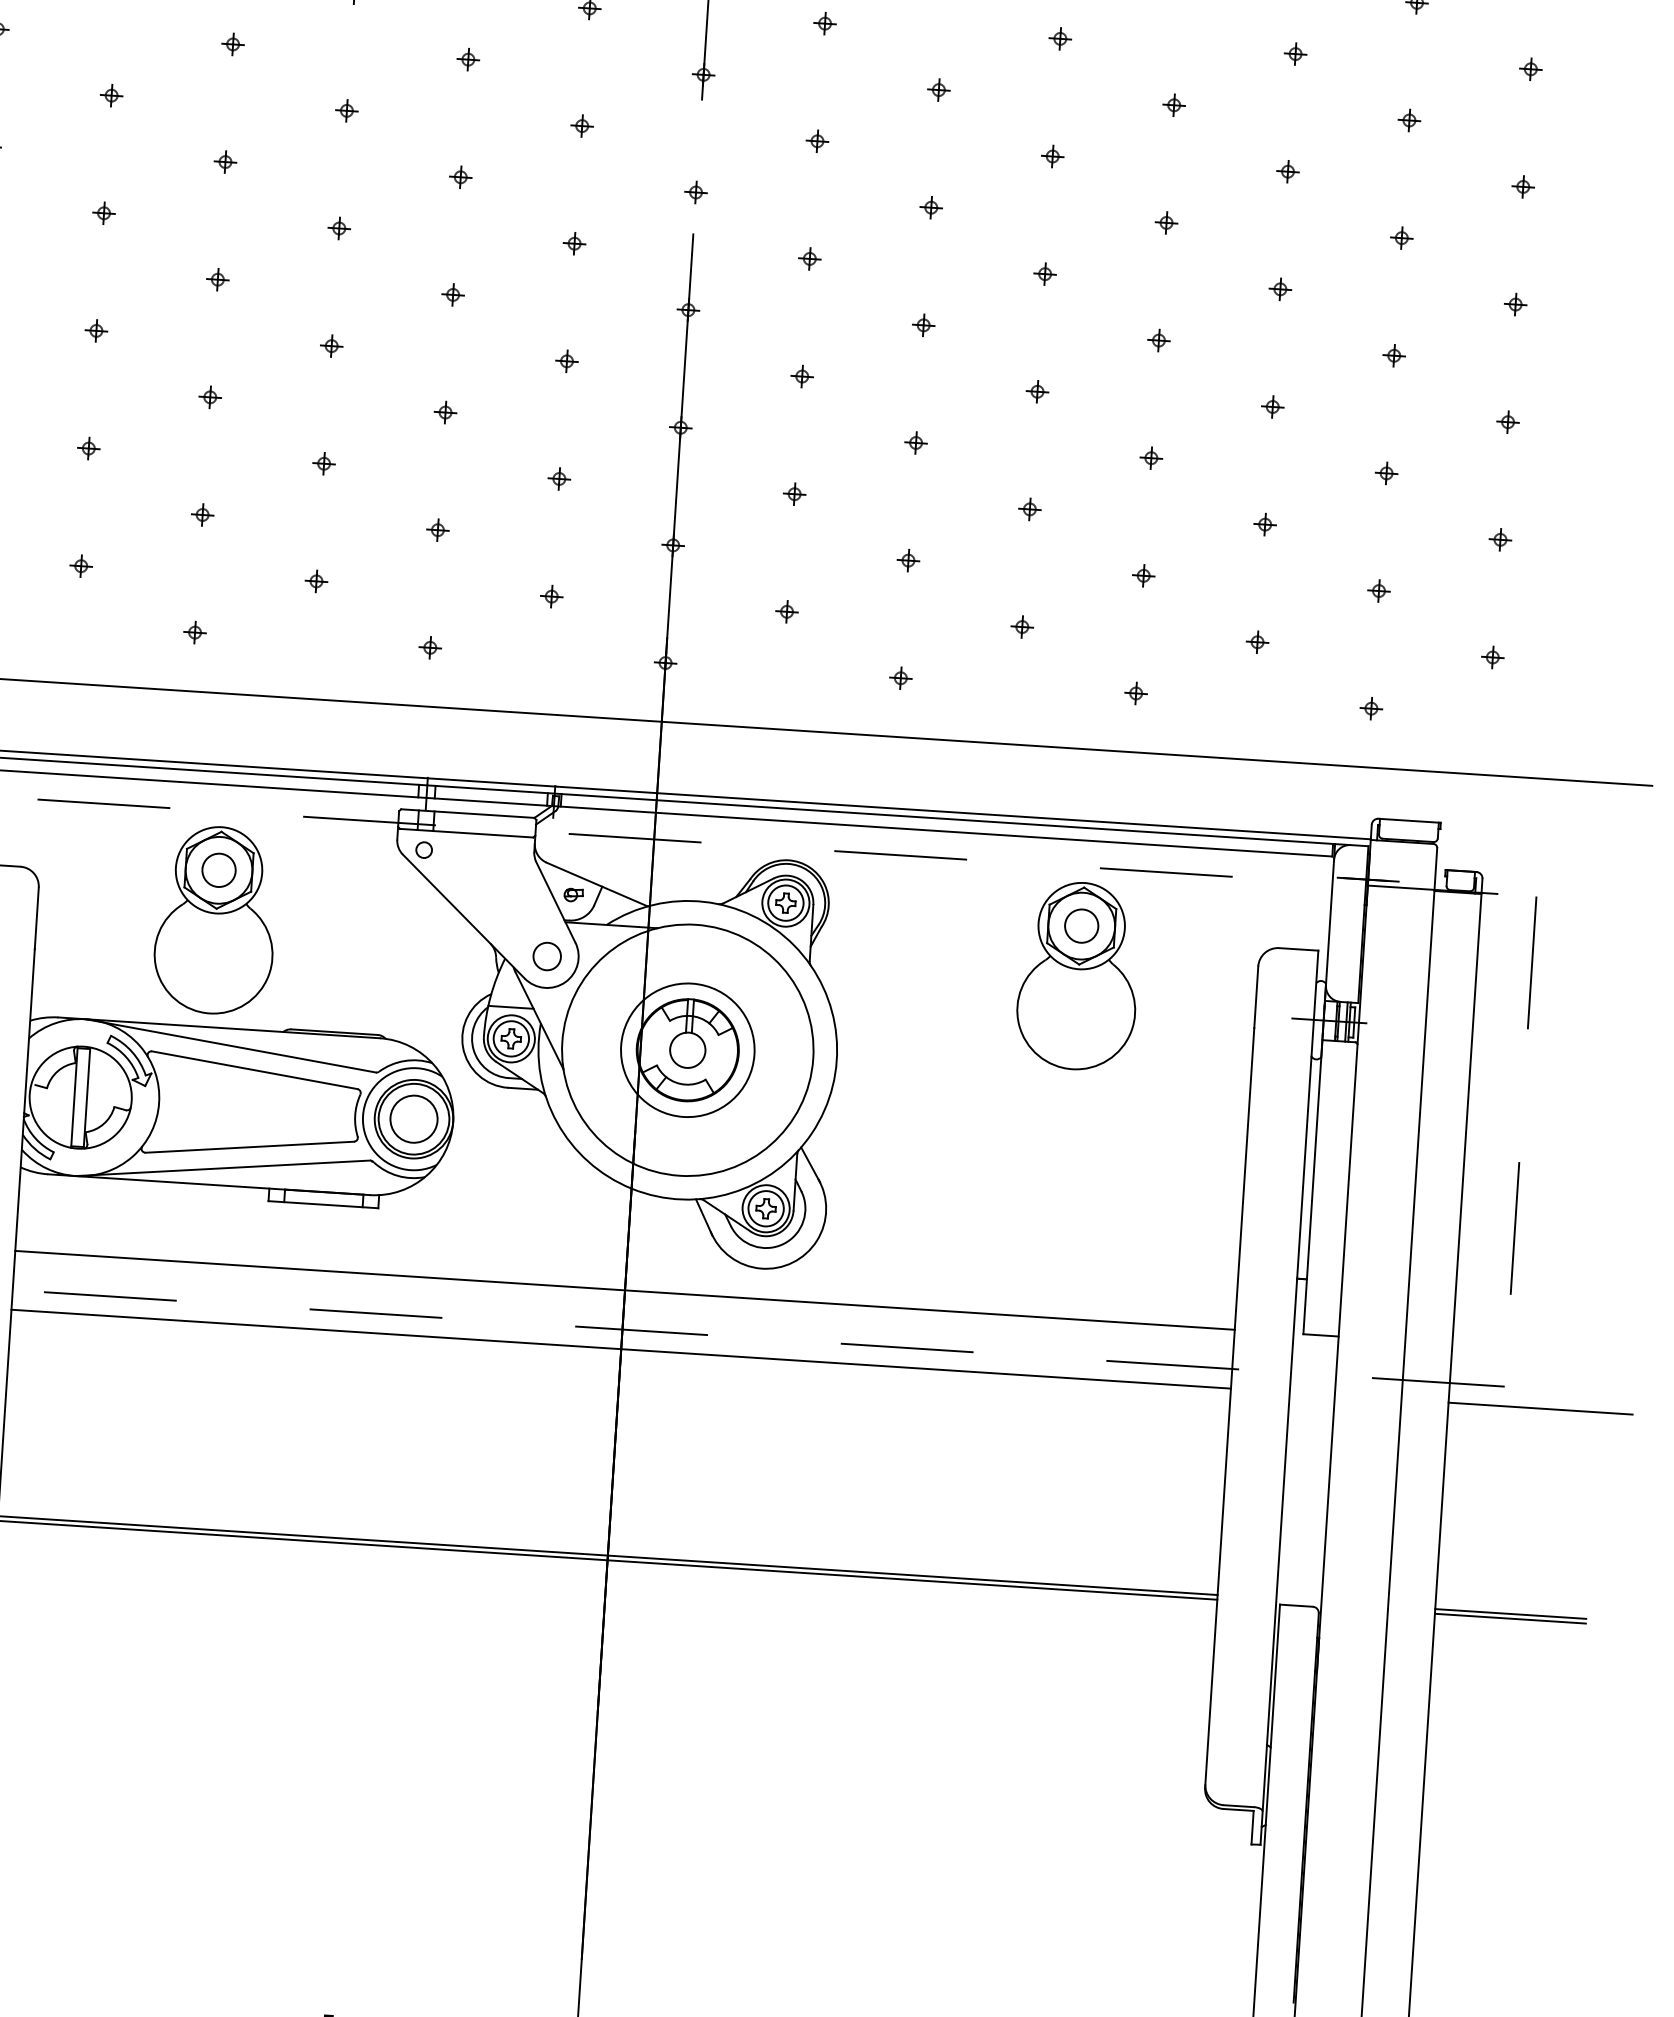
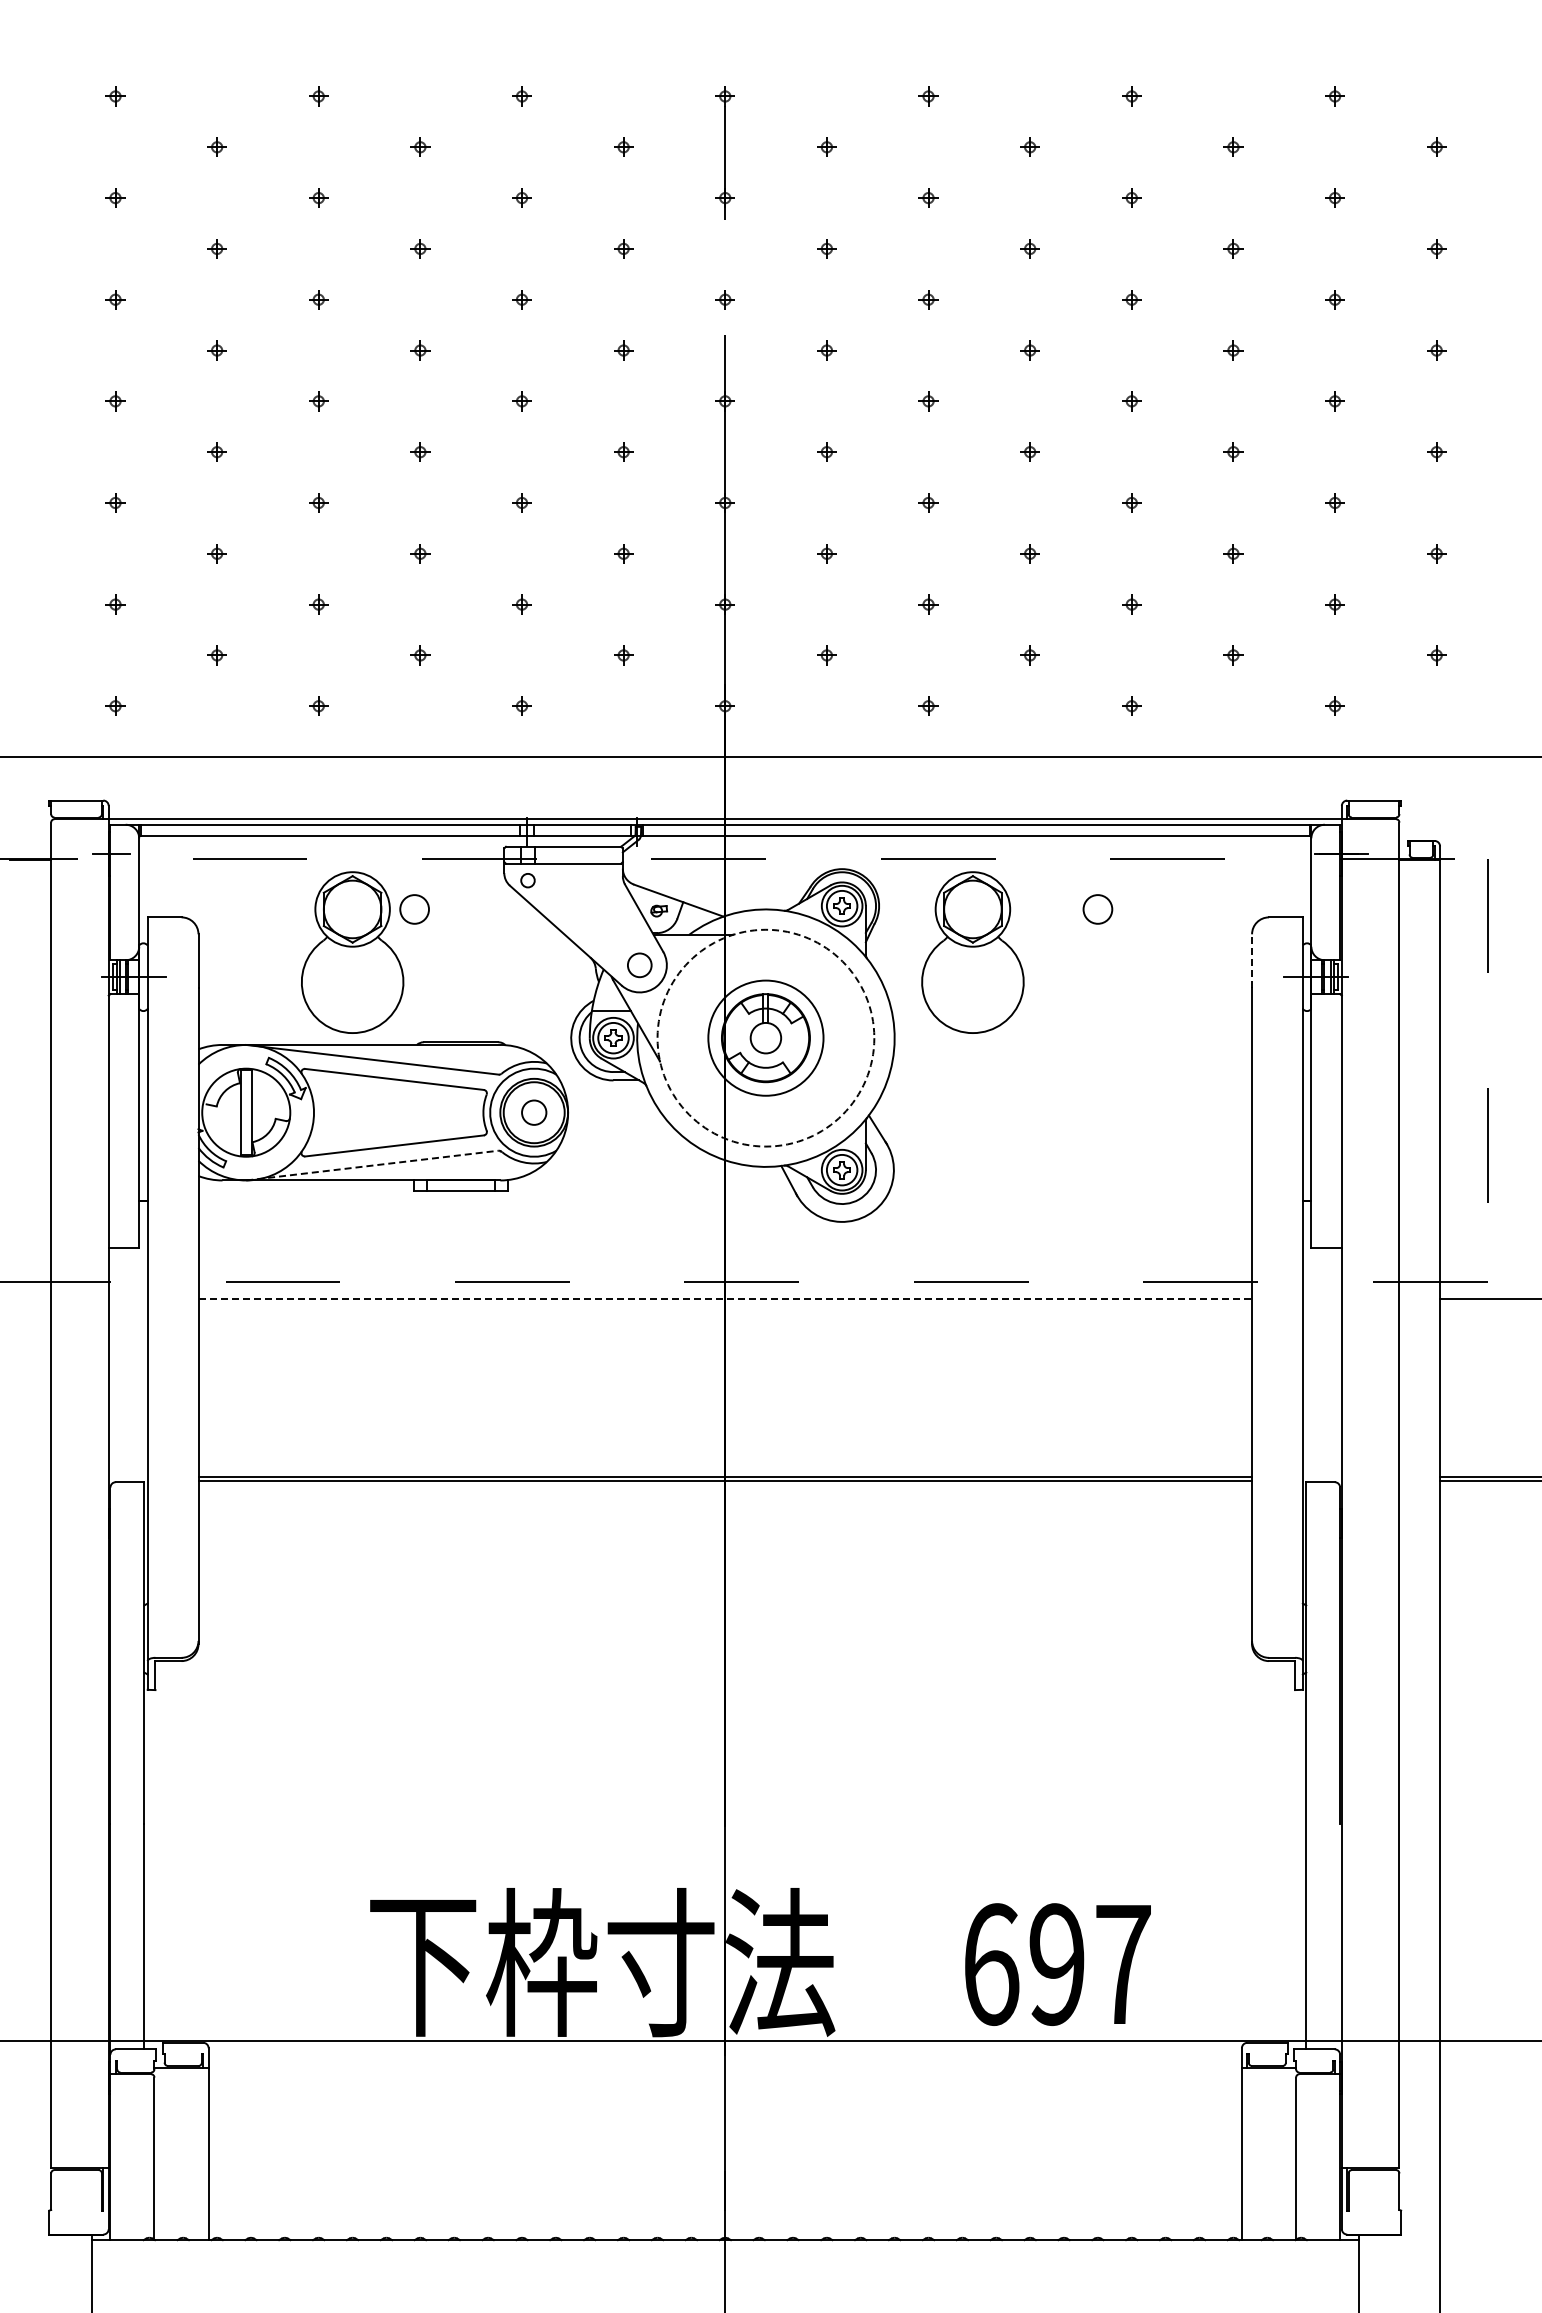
circle: (218, 870) -> (414, 909), moved
part: (1077, 975) -> (972, 952), moved
line: (1256, 996) -> (1252, 960), solid -> dashed
circle: (687, 1049) -> (765, 1037), solid -> dashed
circle: (413, 1118) -> (533, 1112), size x0.6
line: (224, 1168) -> (373, 1165), solid -> dashed
line: (625, 1290) -> (725, 1248), removed
line: (621, 1349) -> (725, 1299), solid -> dashed

